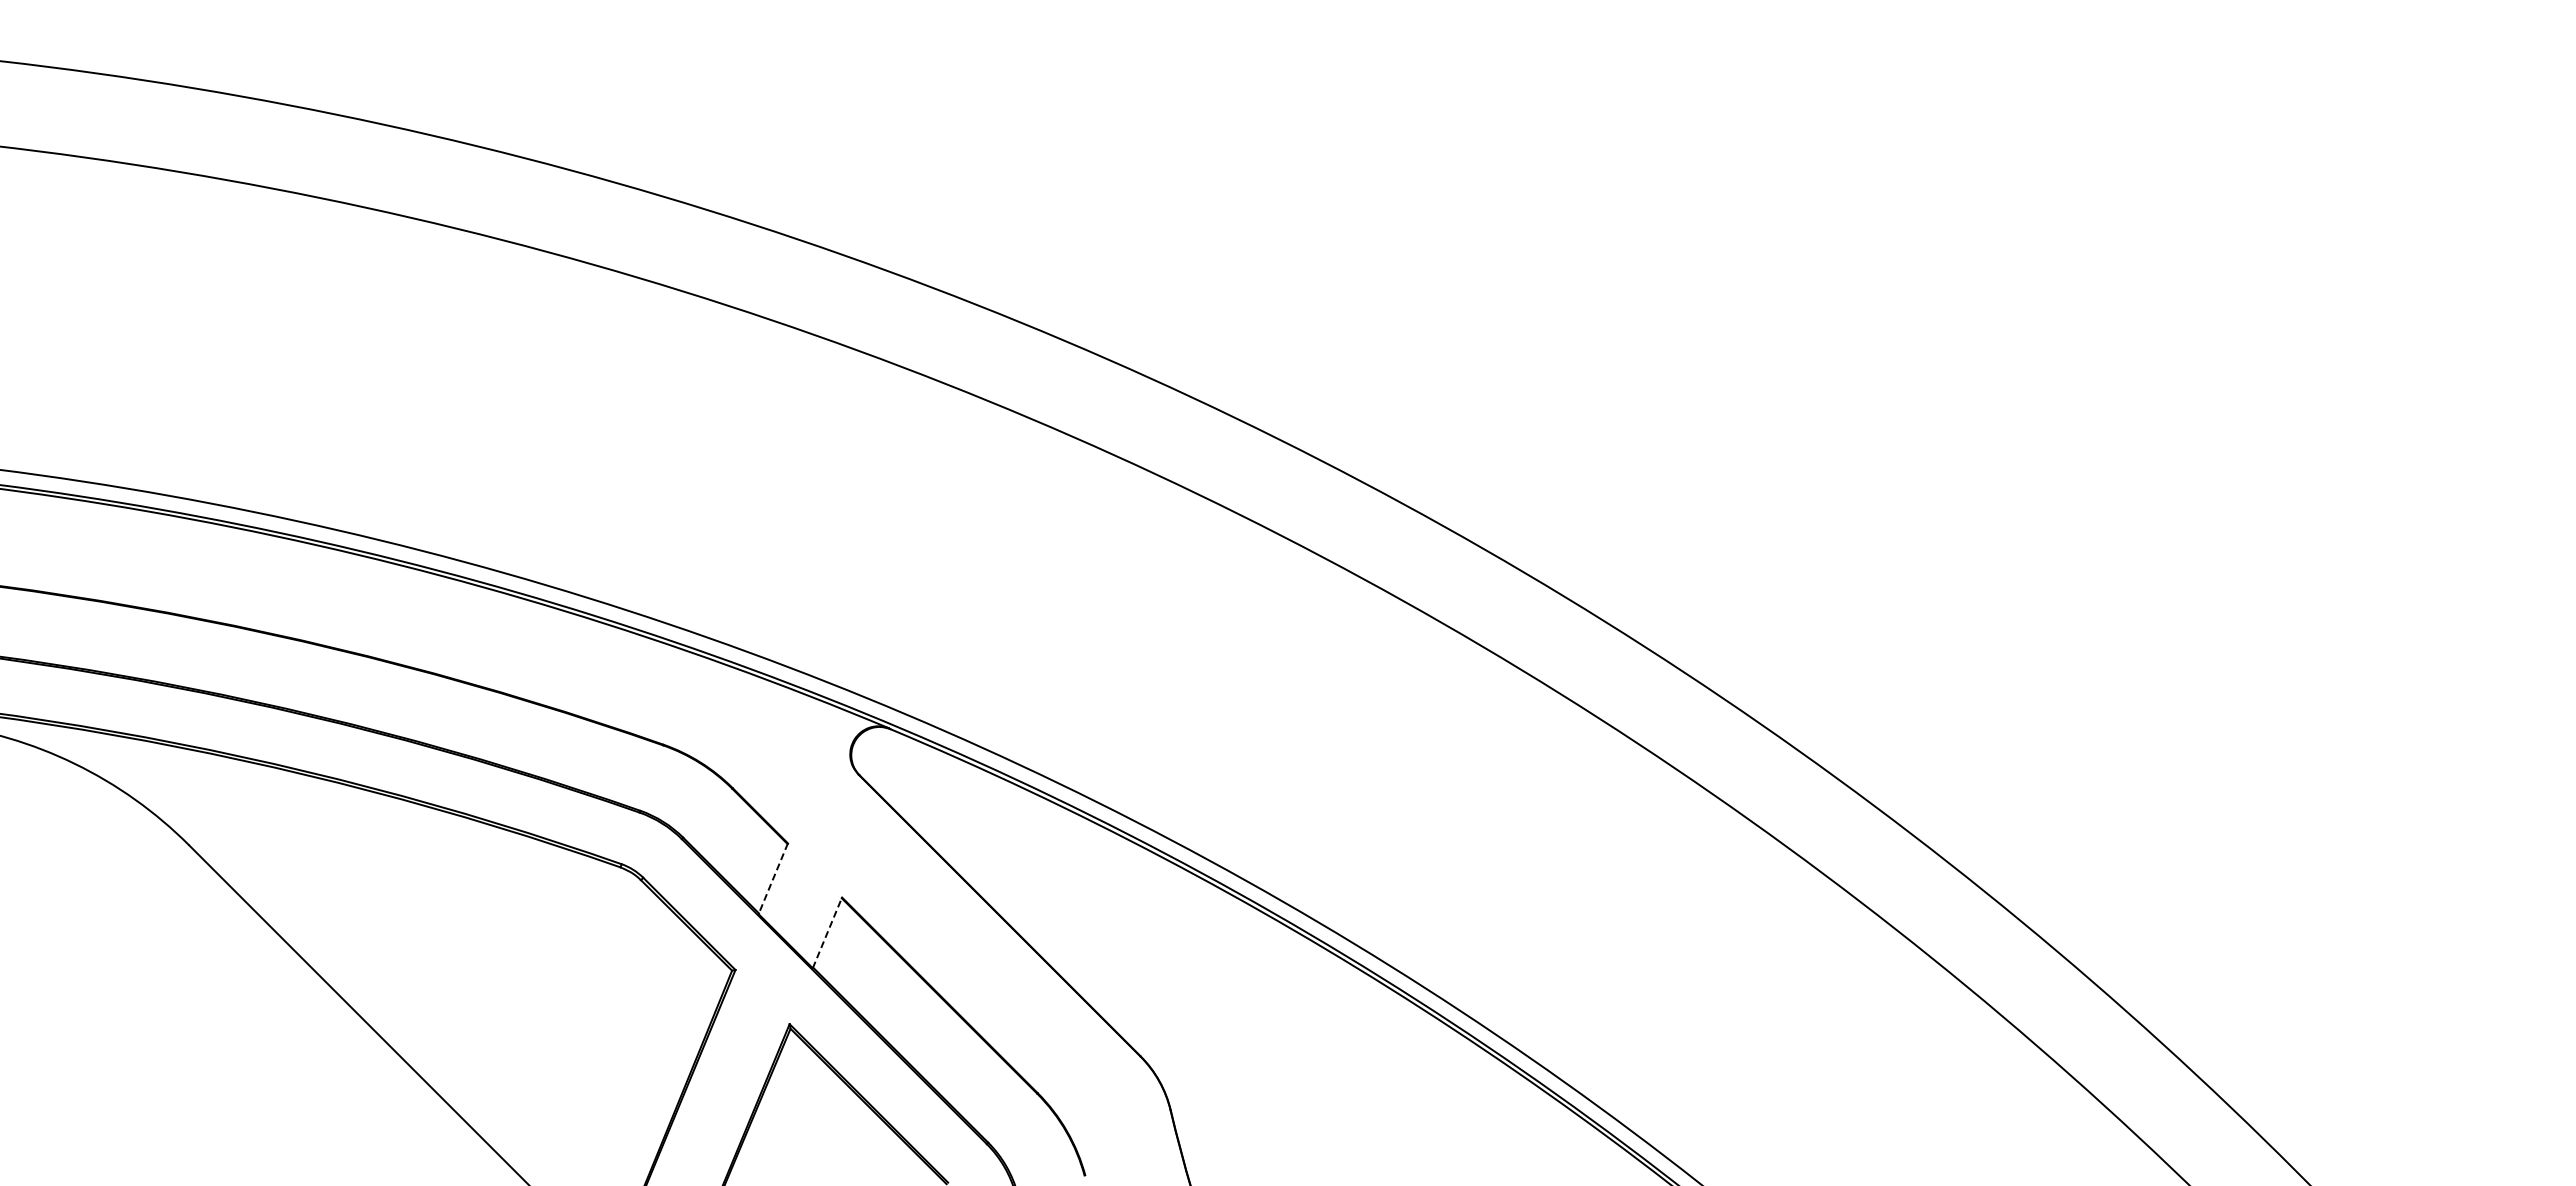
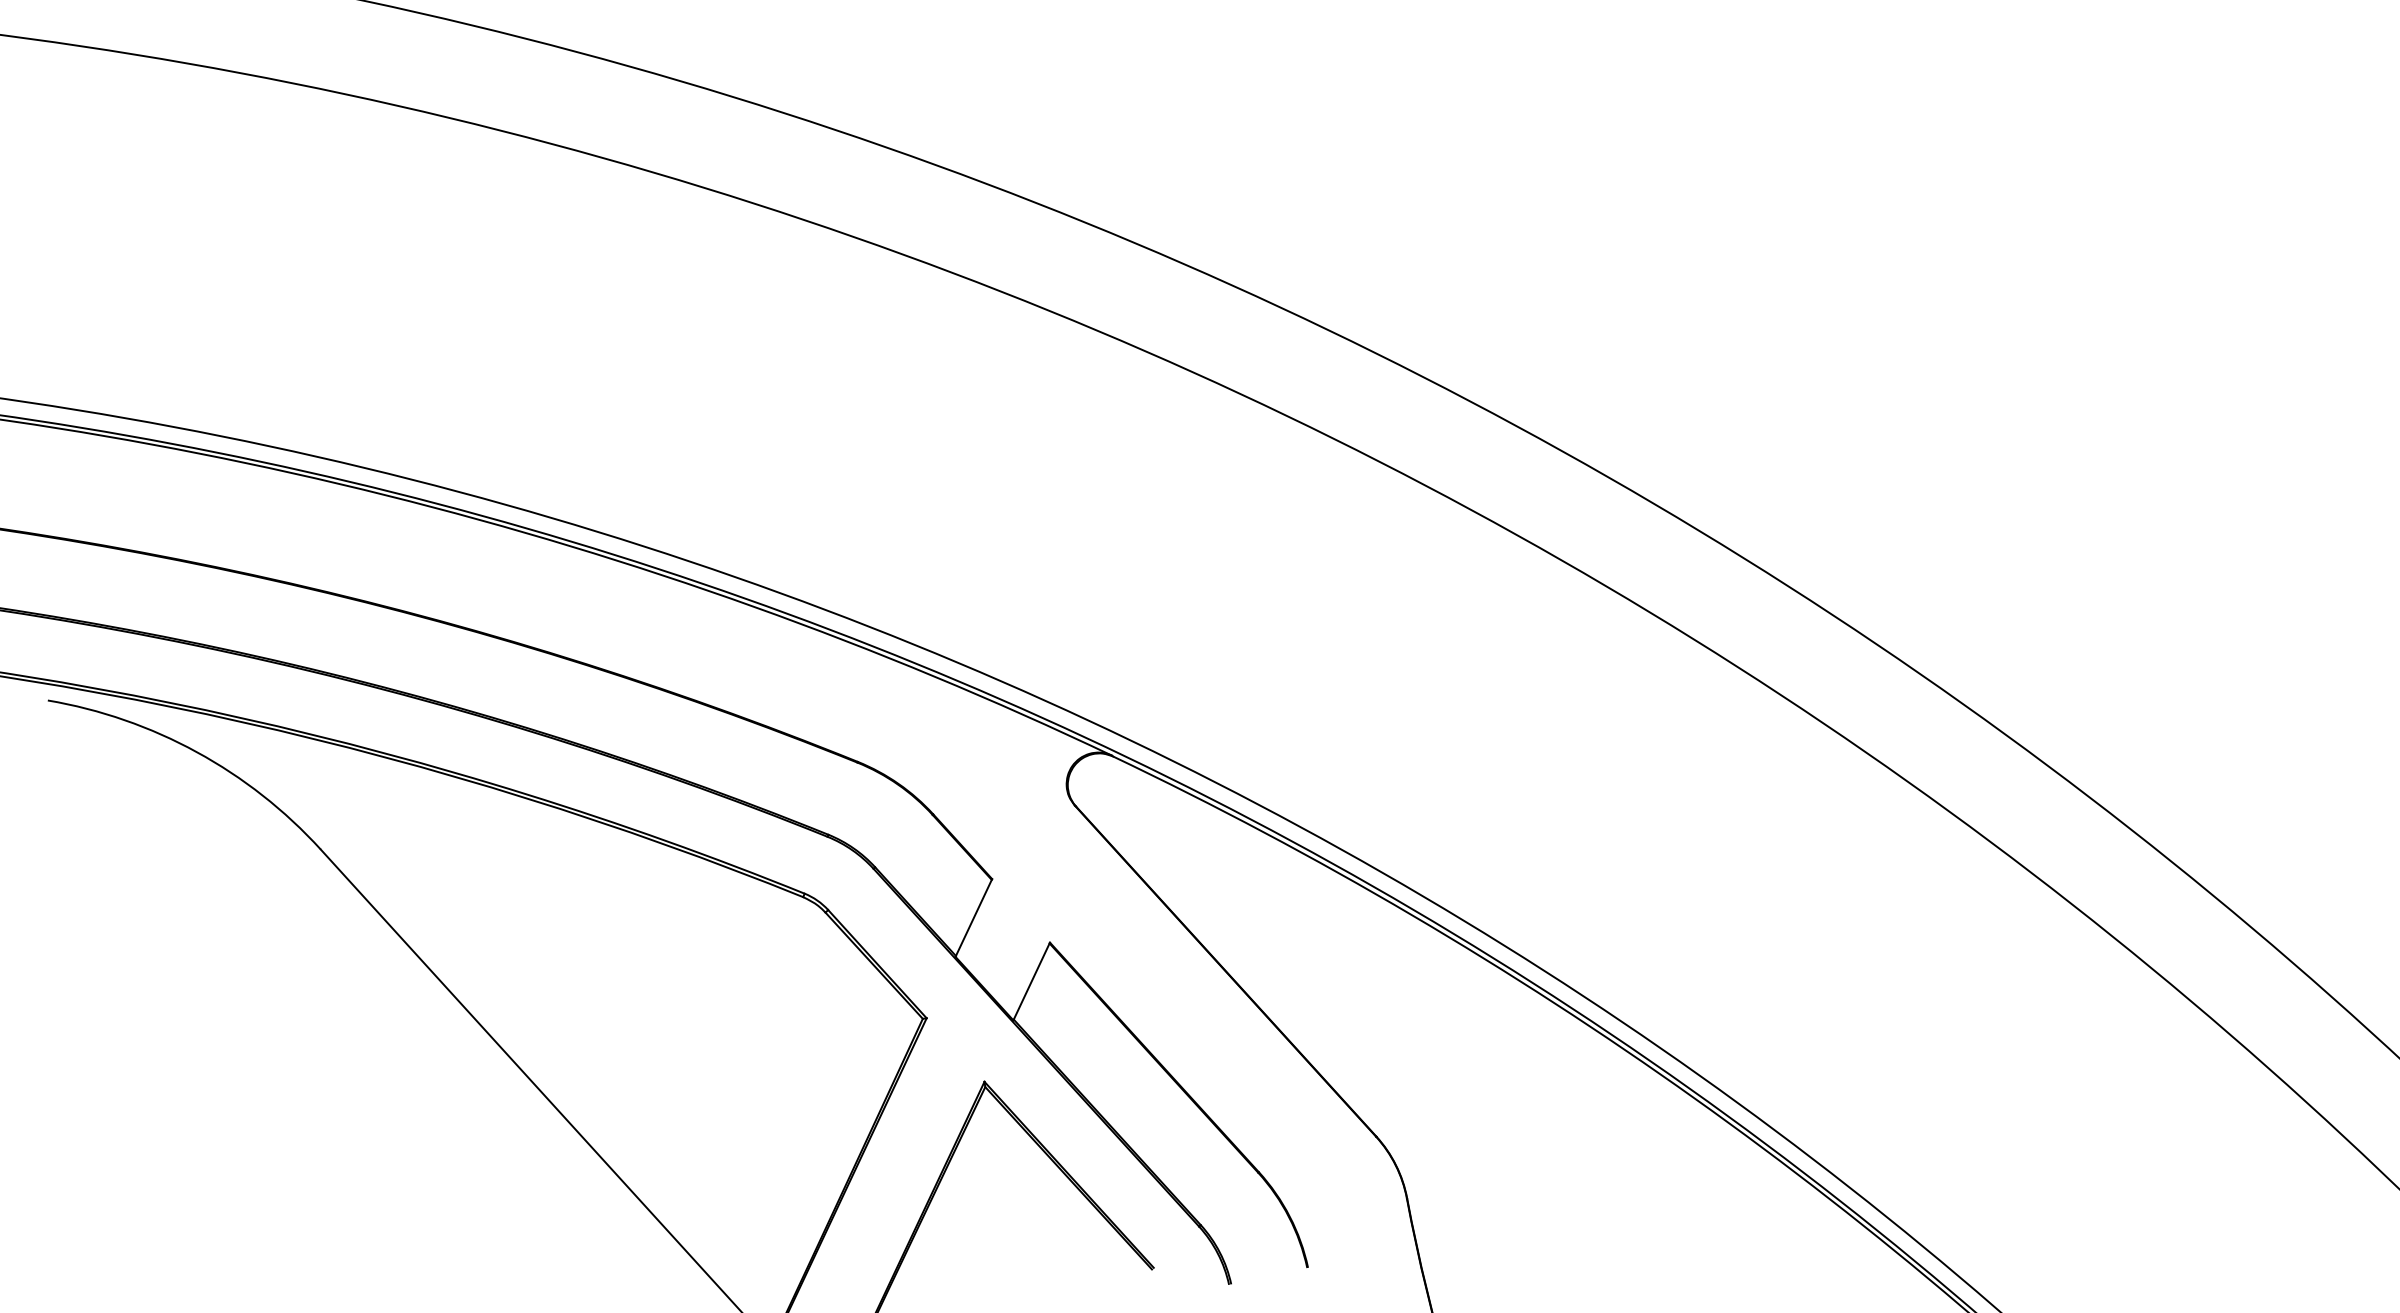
line: (773, 879) -> (974, 918), dashed -> solid
line: (827, 932) -> (1031, 981), dashed -> solid

